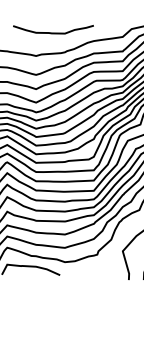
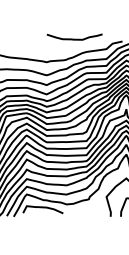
curve: (53, 31) -> (74, 38), moved

